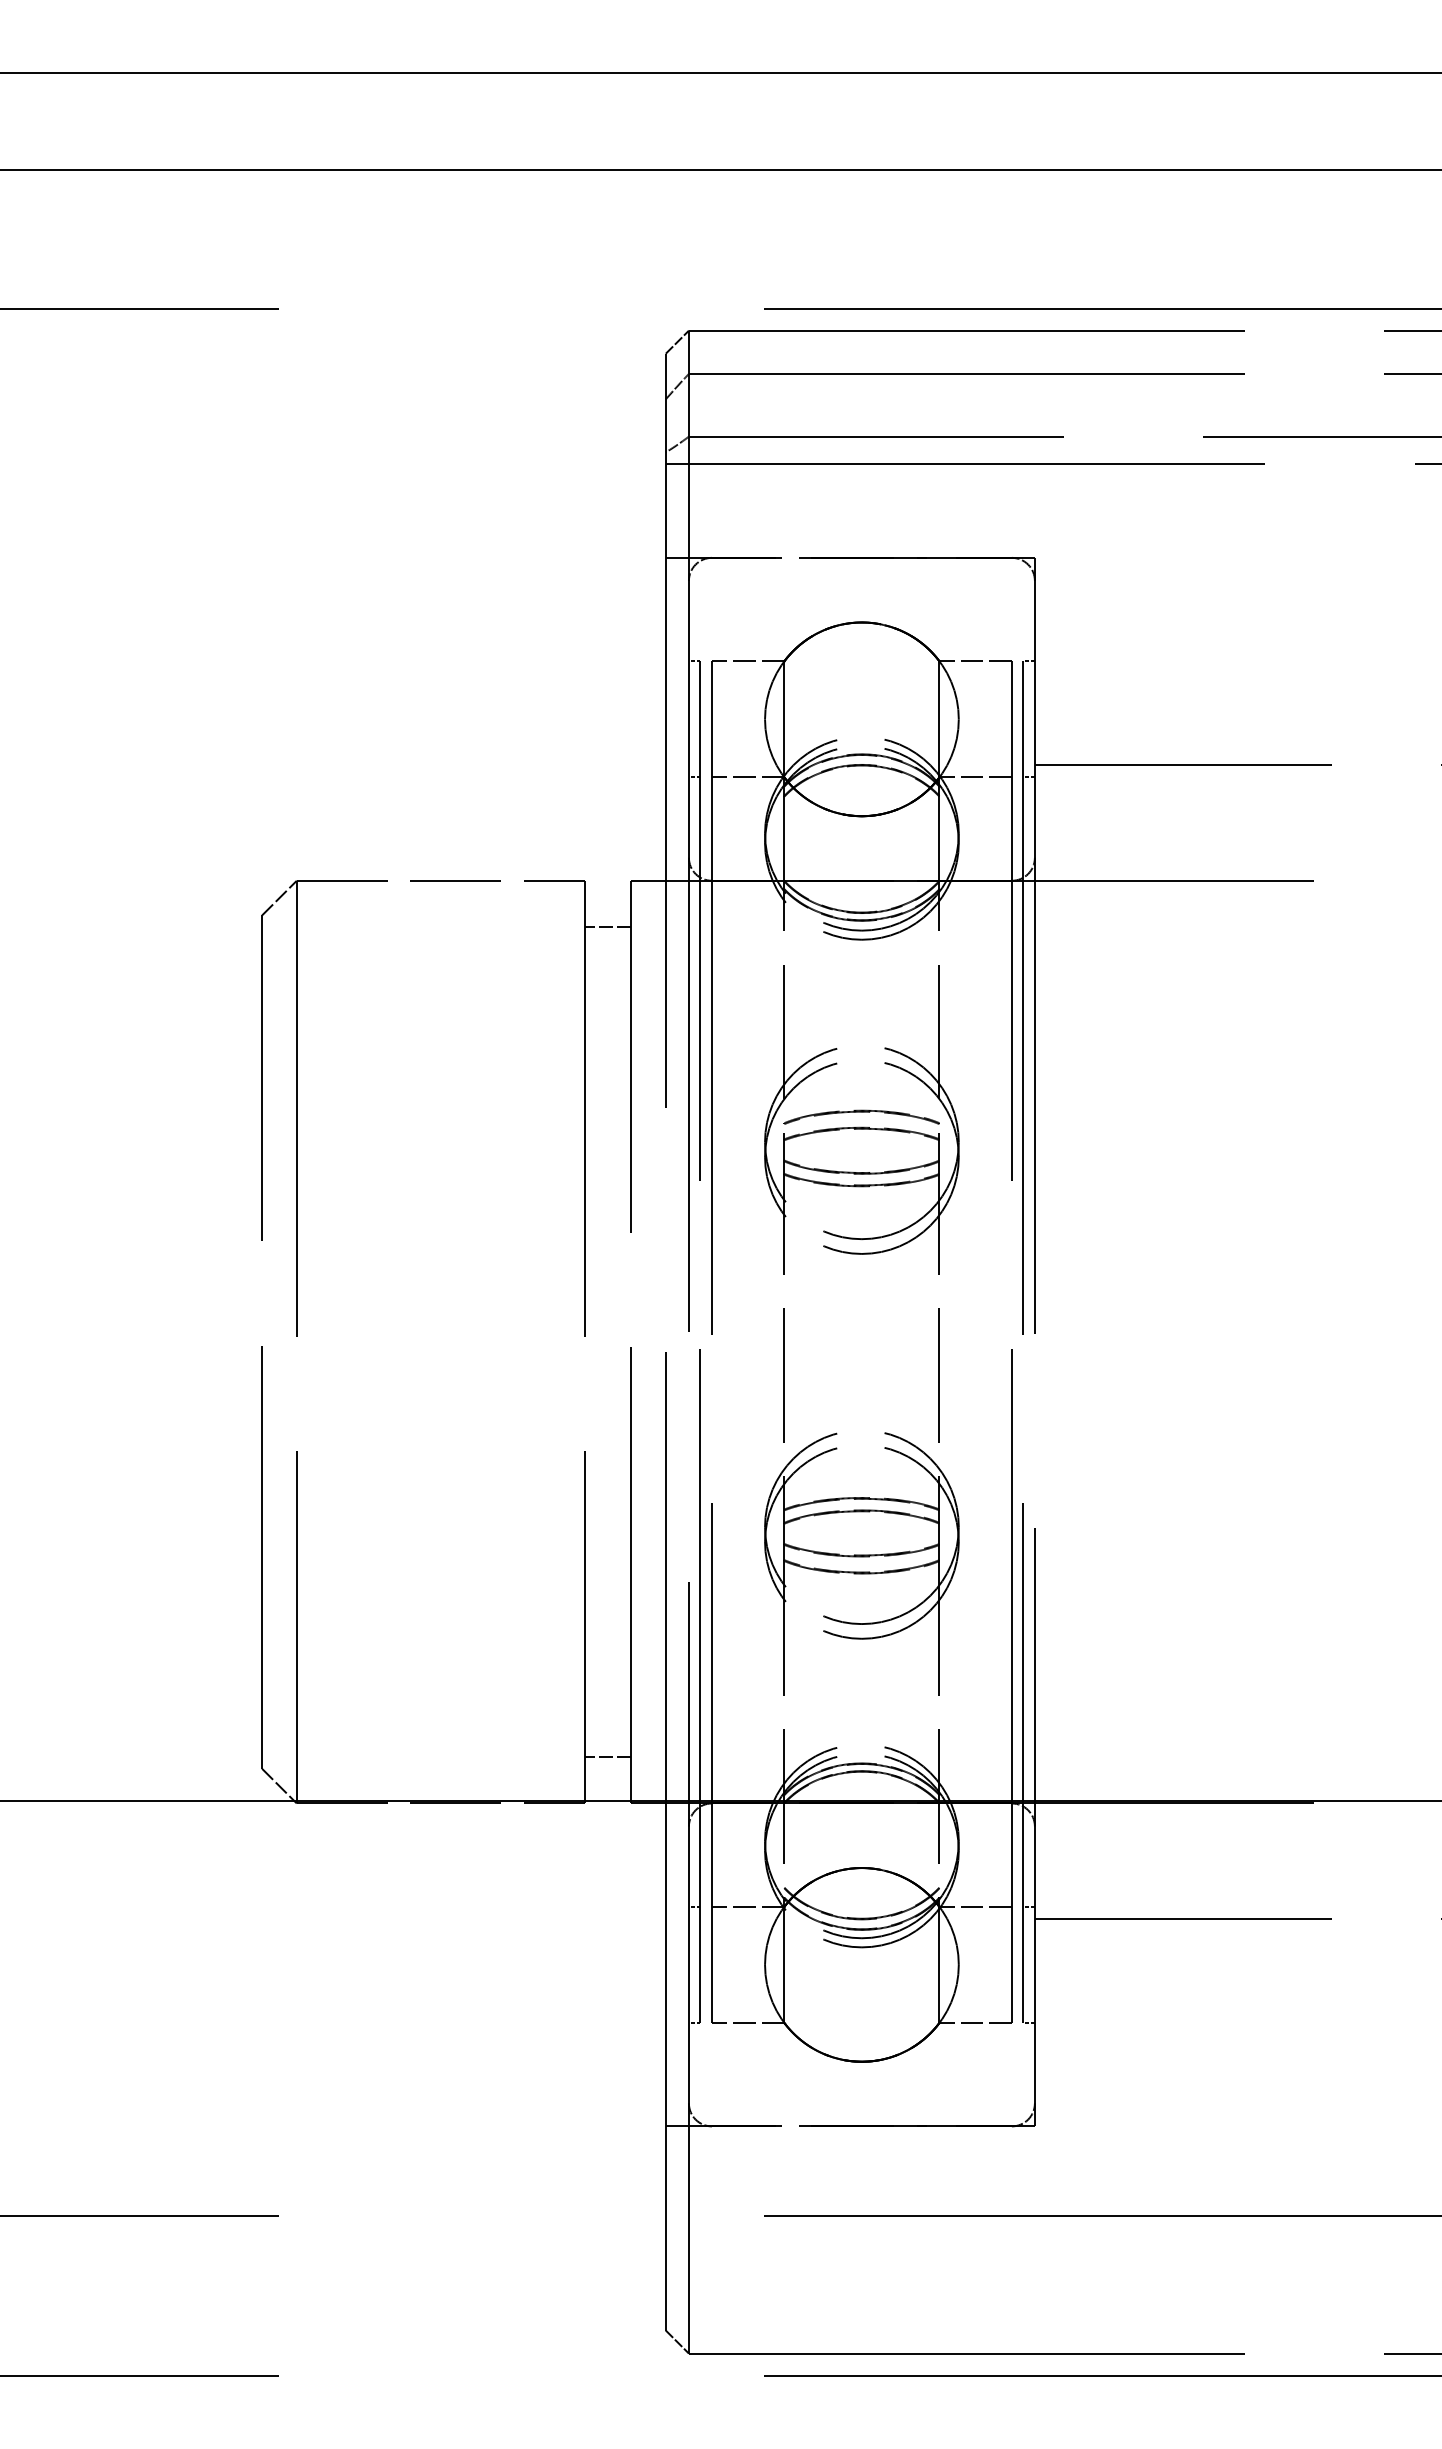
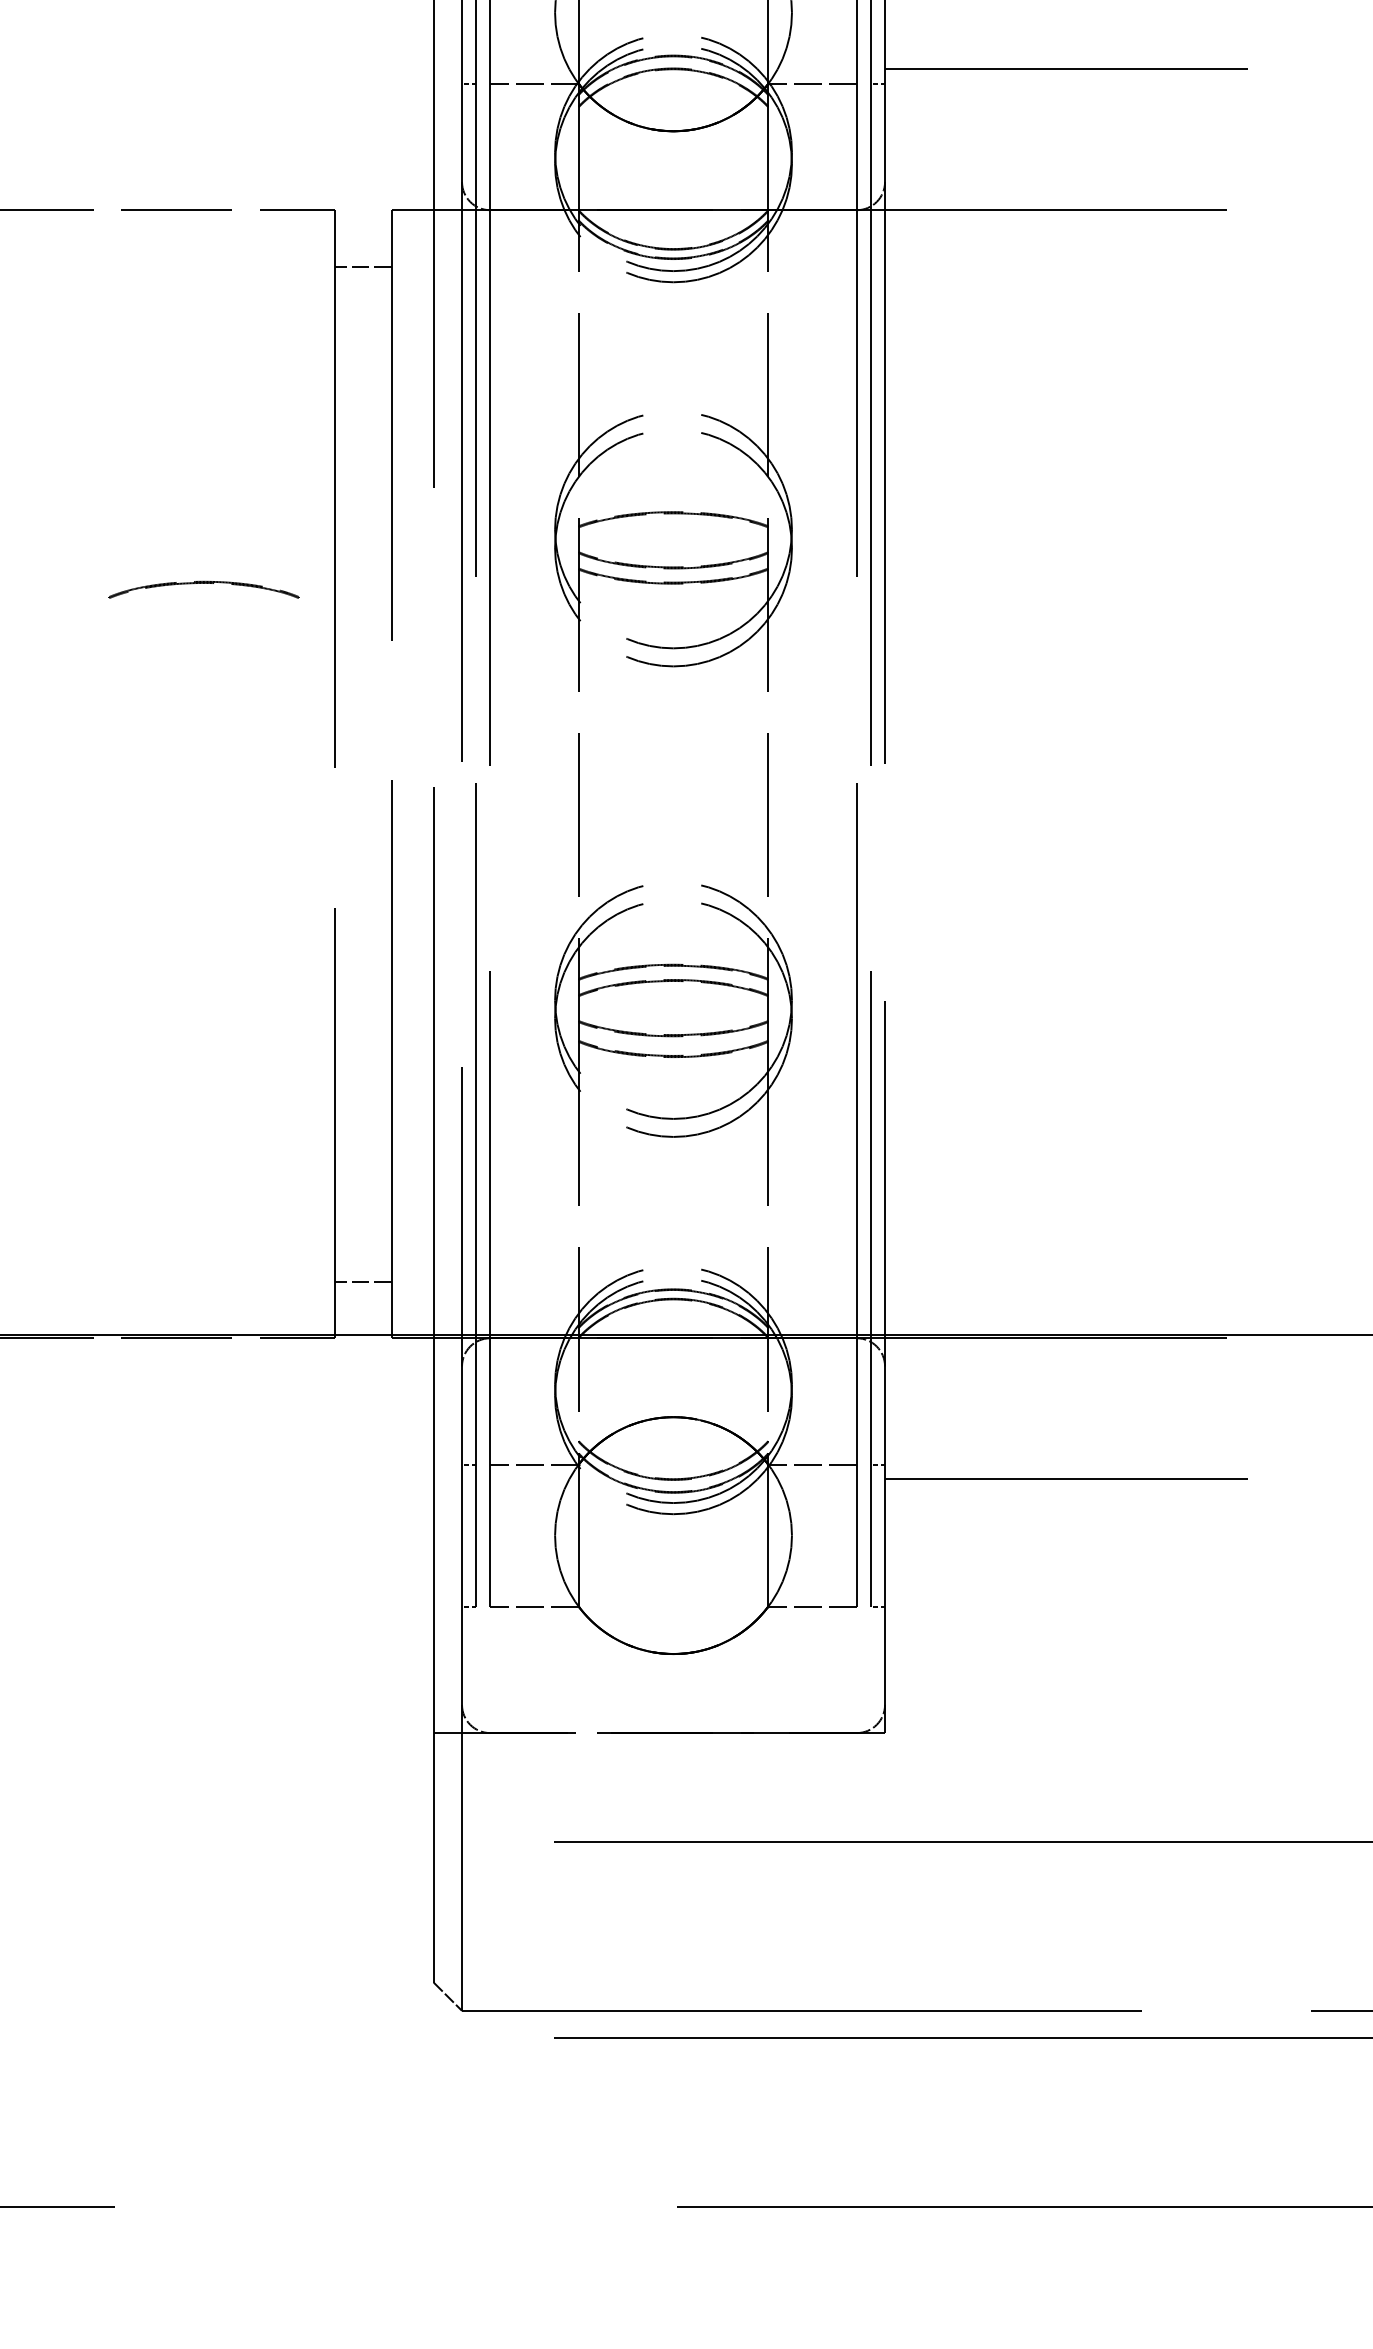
part: (861, 1116) -> (203, 588), moved

